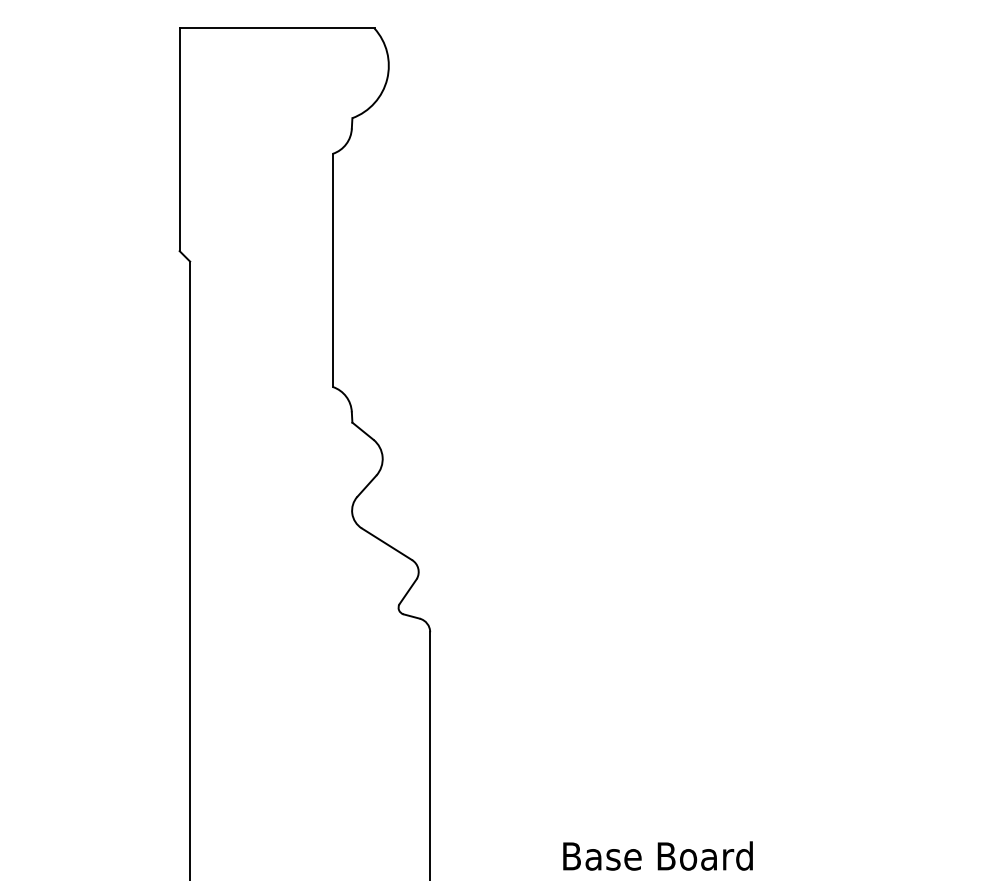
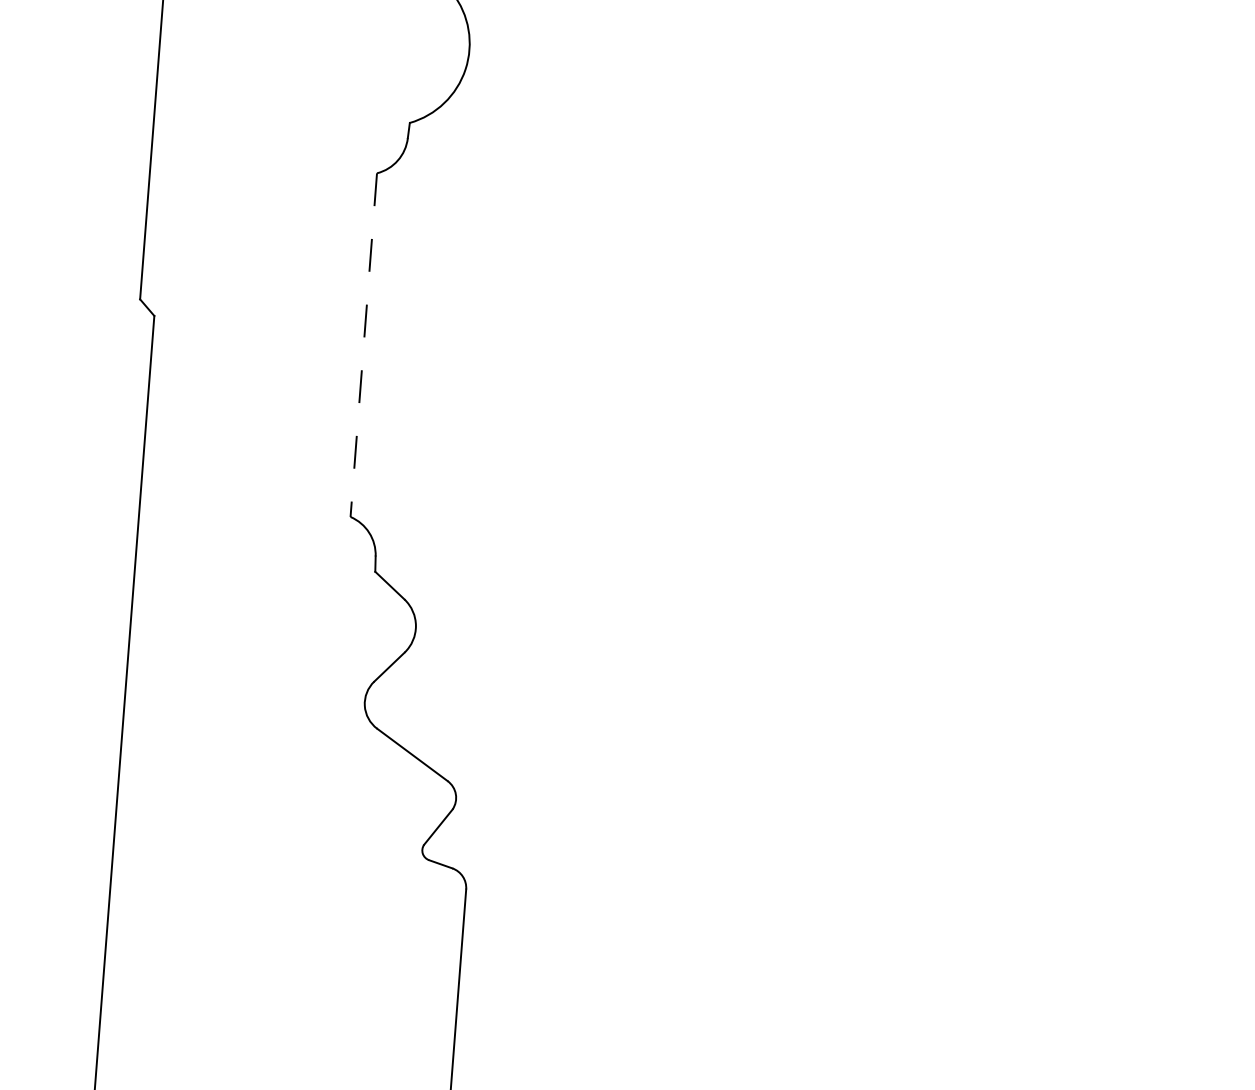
line: (332, 270) -> (363, 345), solid -> dashed

